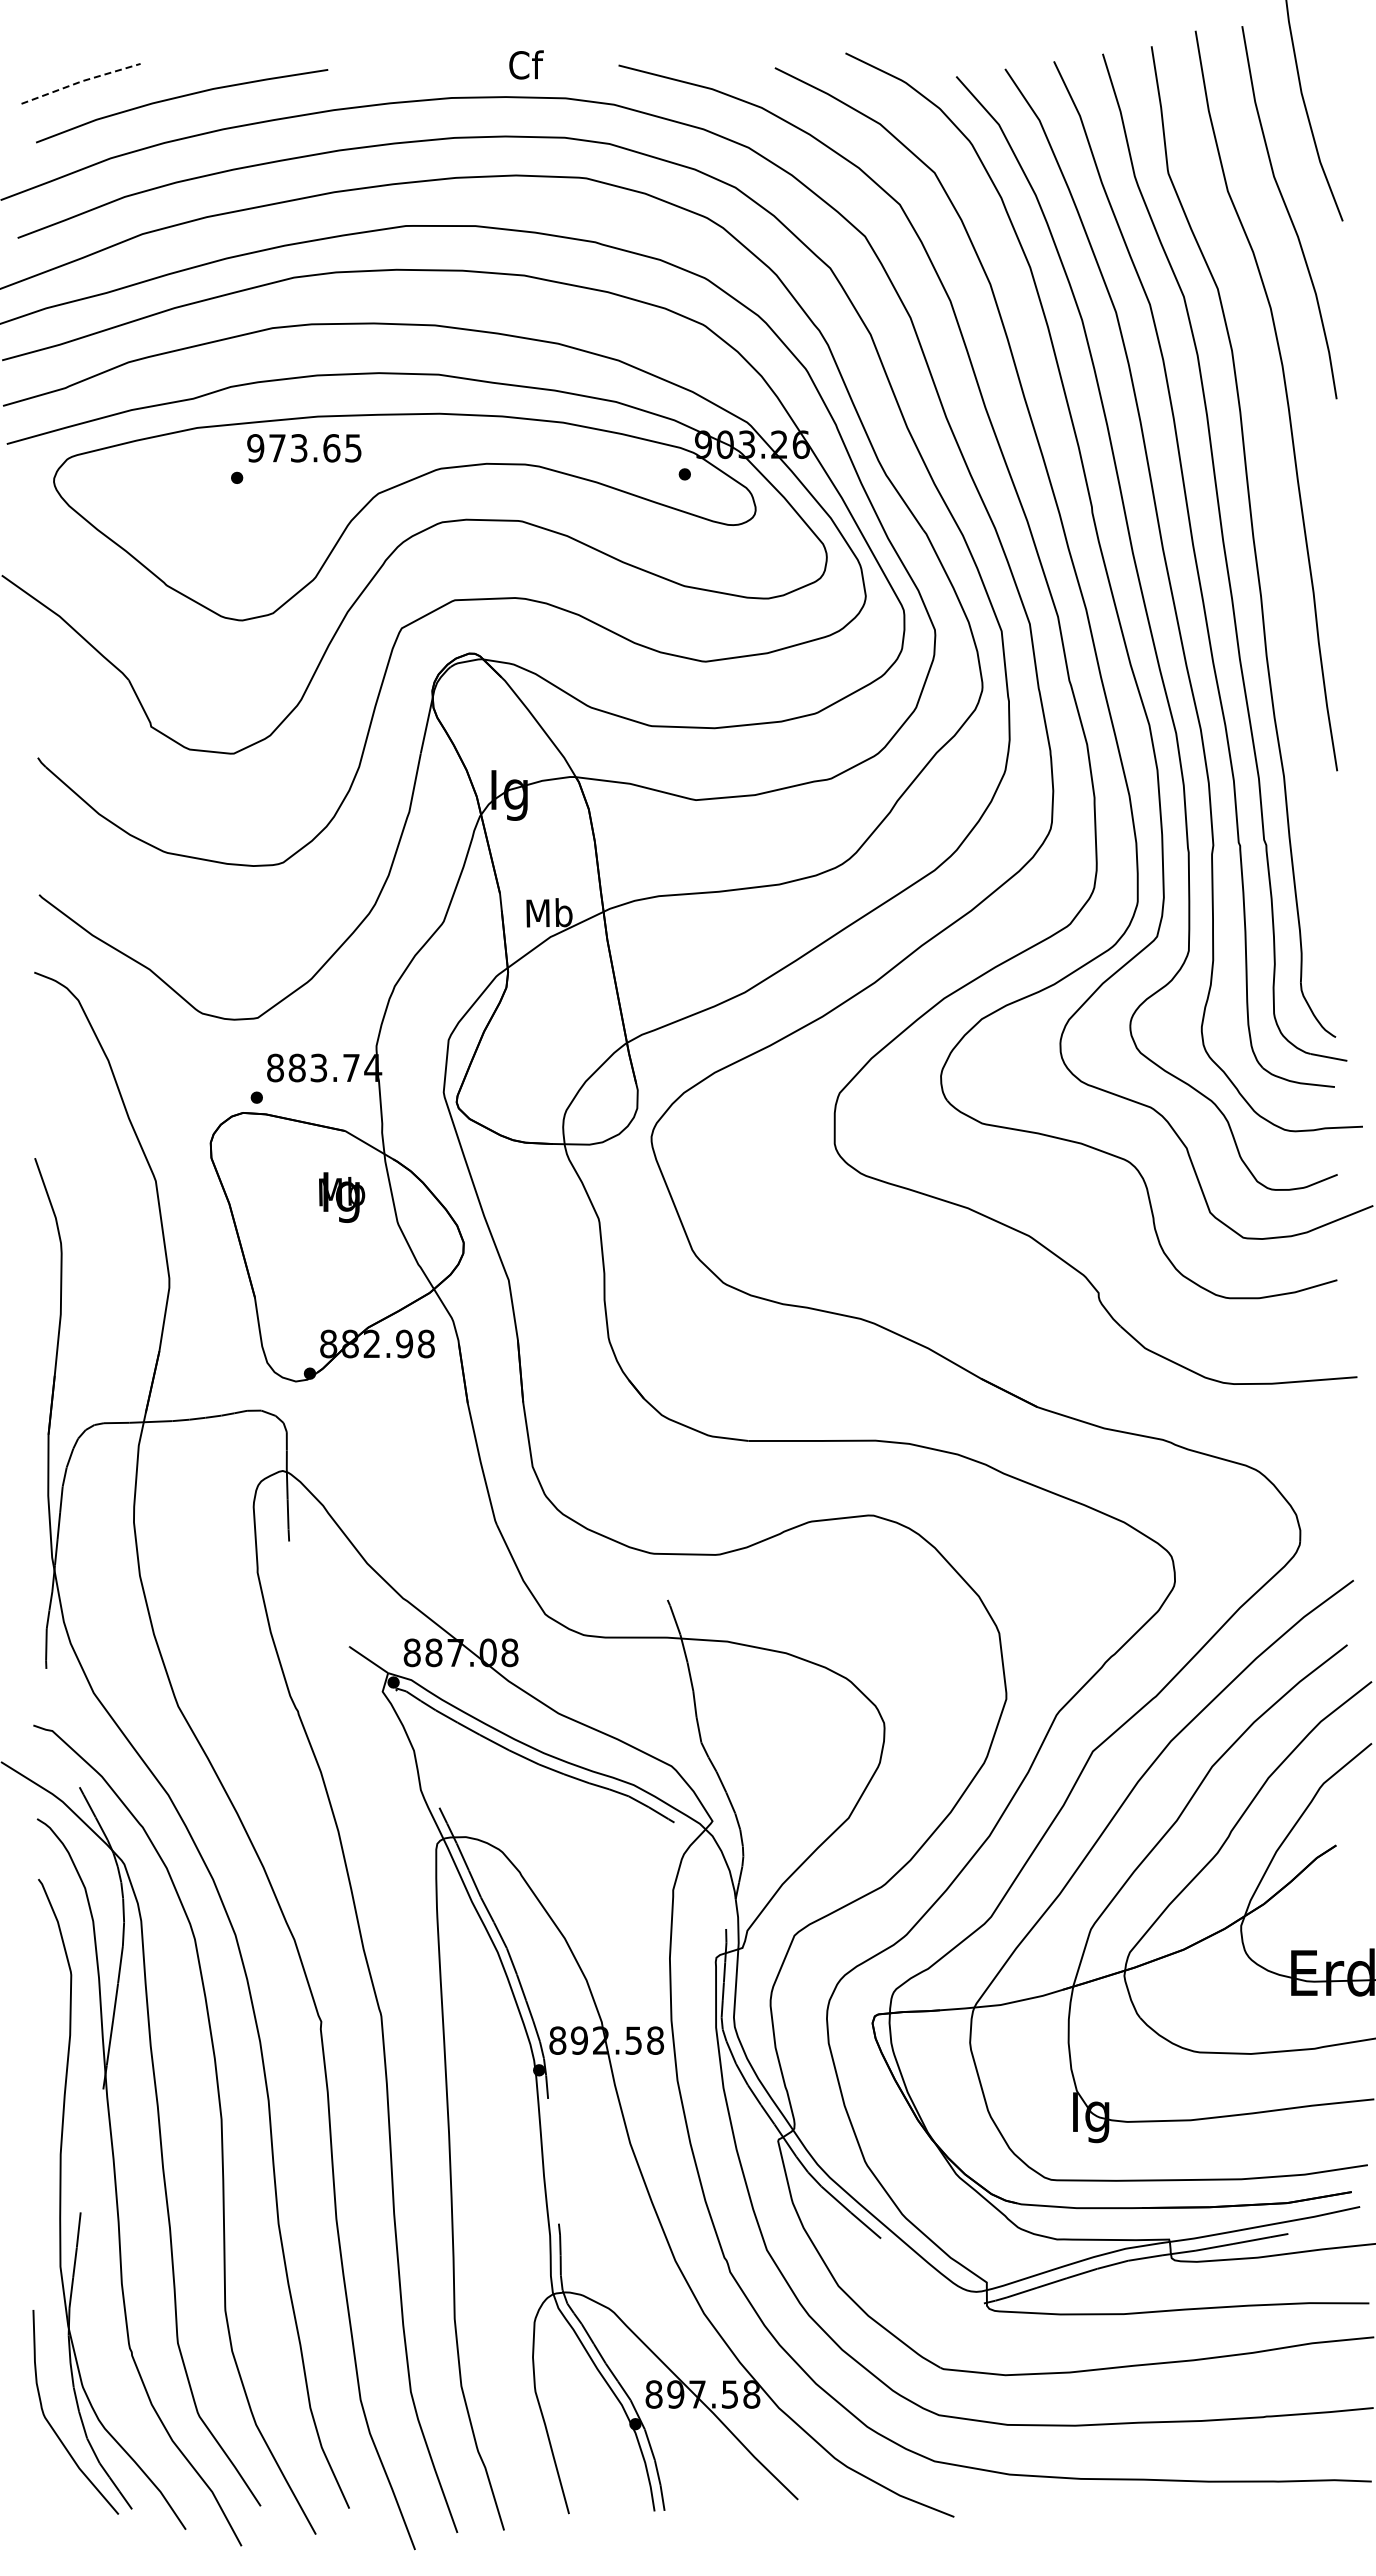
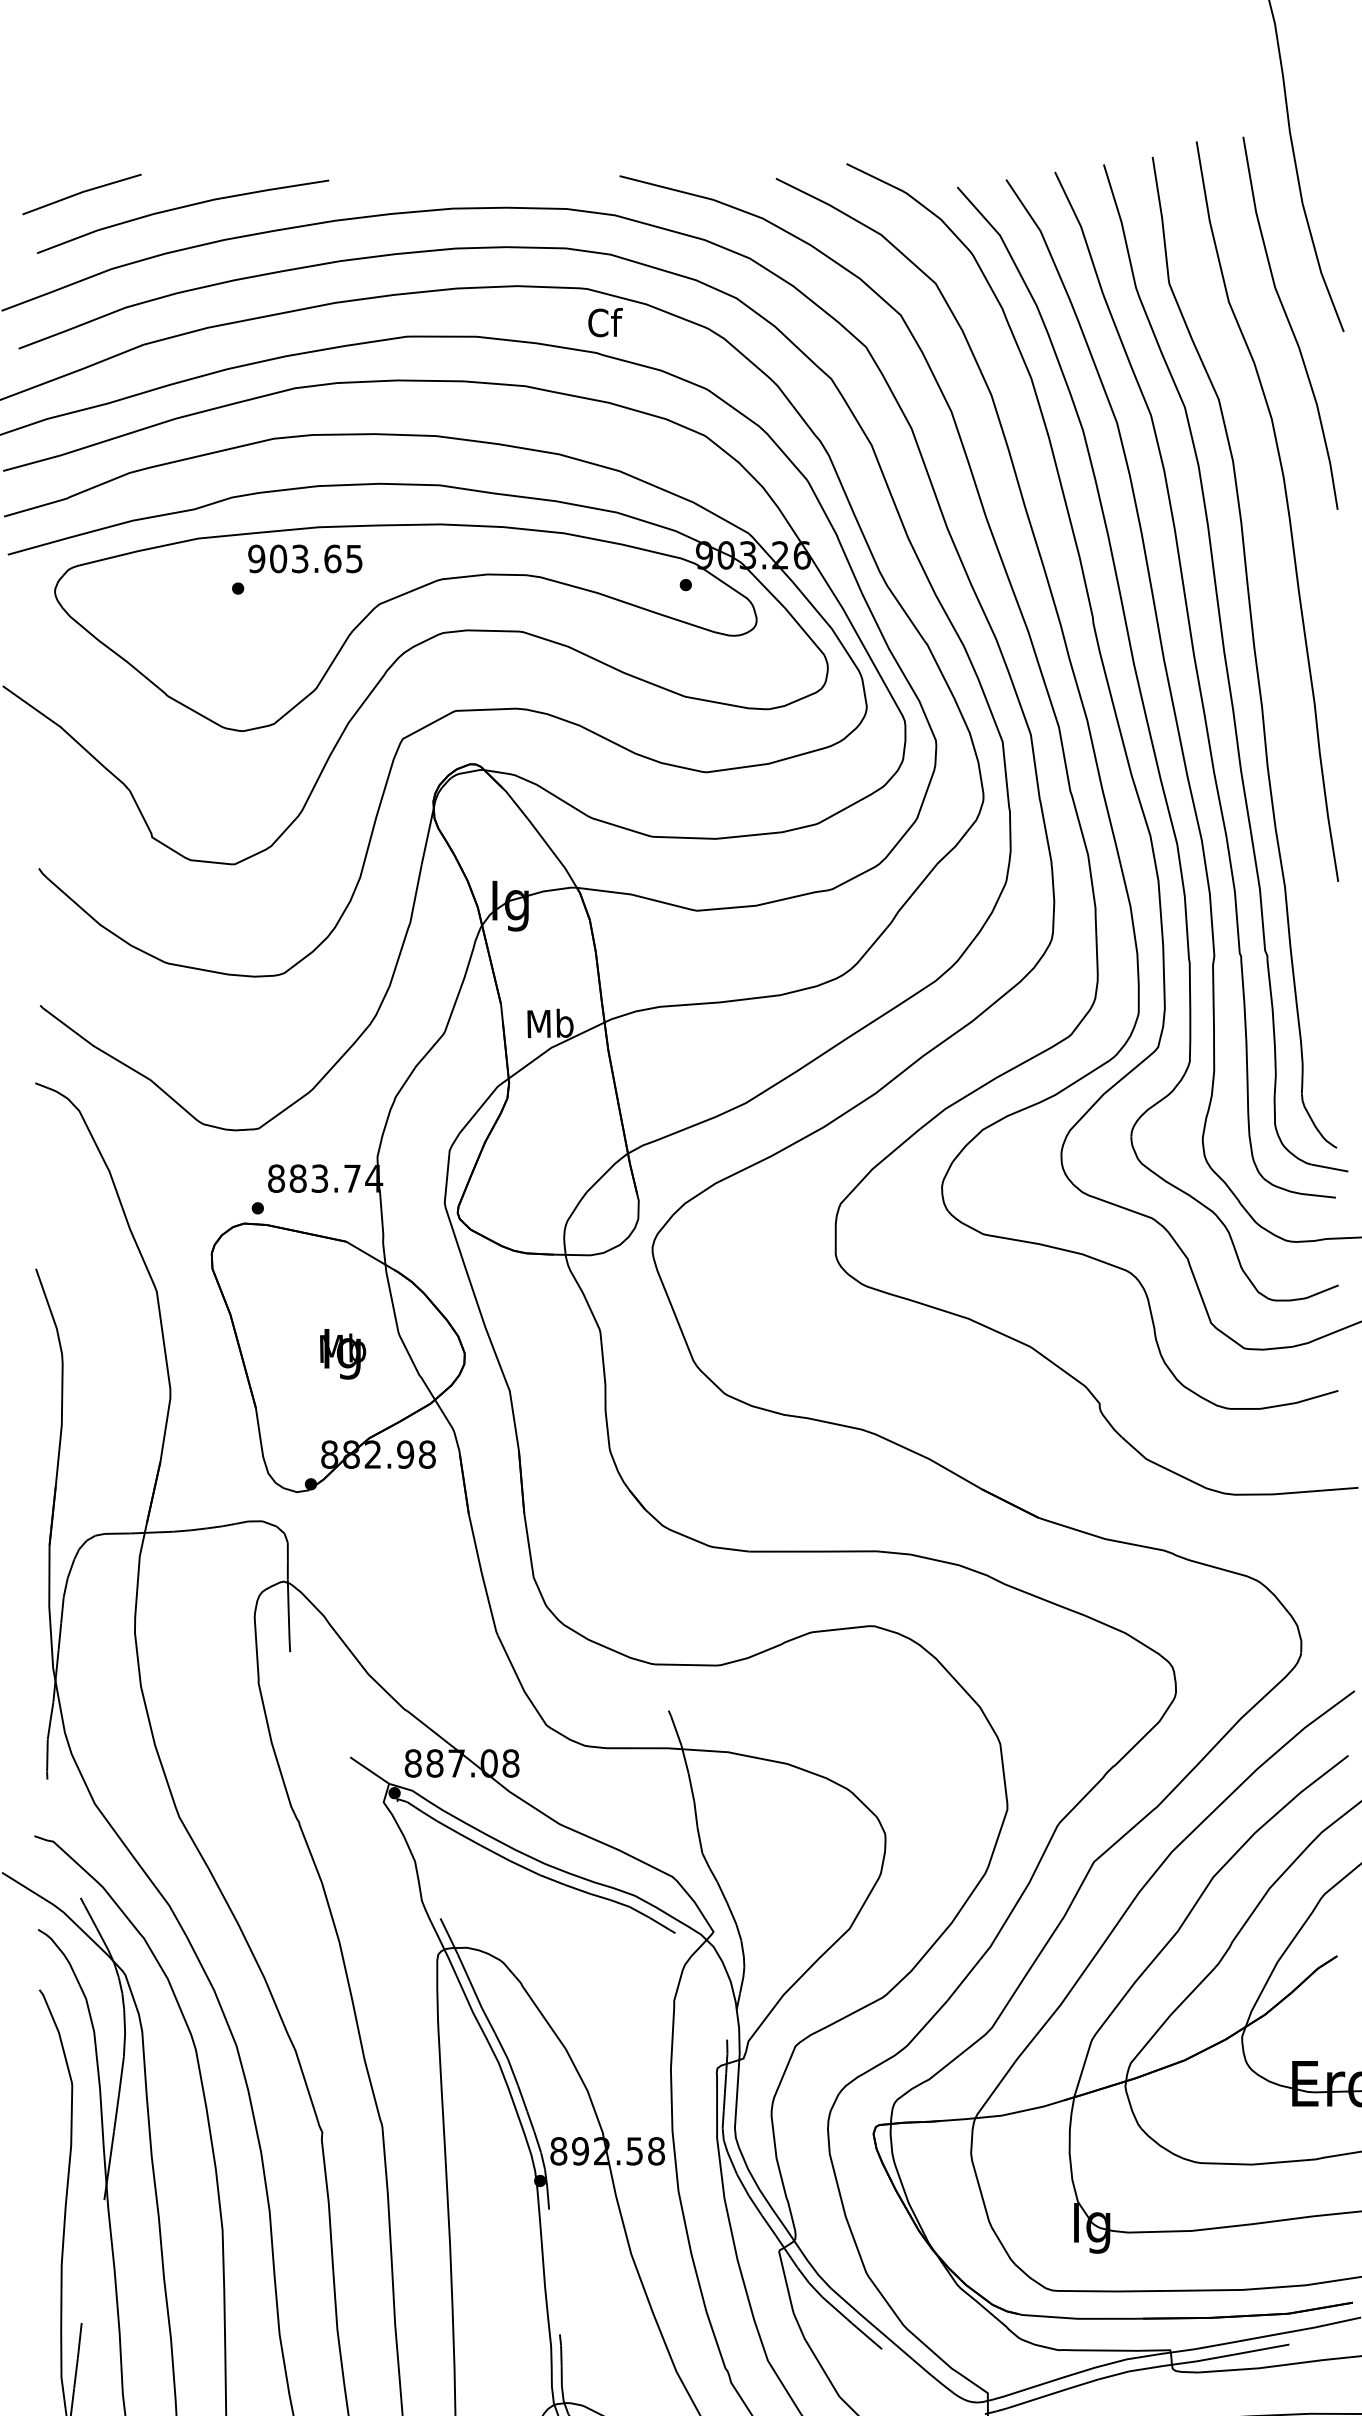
text: (526, 64) -> (605, 322), moved
line: (81, 81) -> (82, 192), dashed -> solid
text: (277, 448) -> (278, 559), 973.65 -> 903.65
text: (342, 1197) -> (343, 1354), moved

